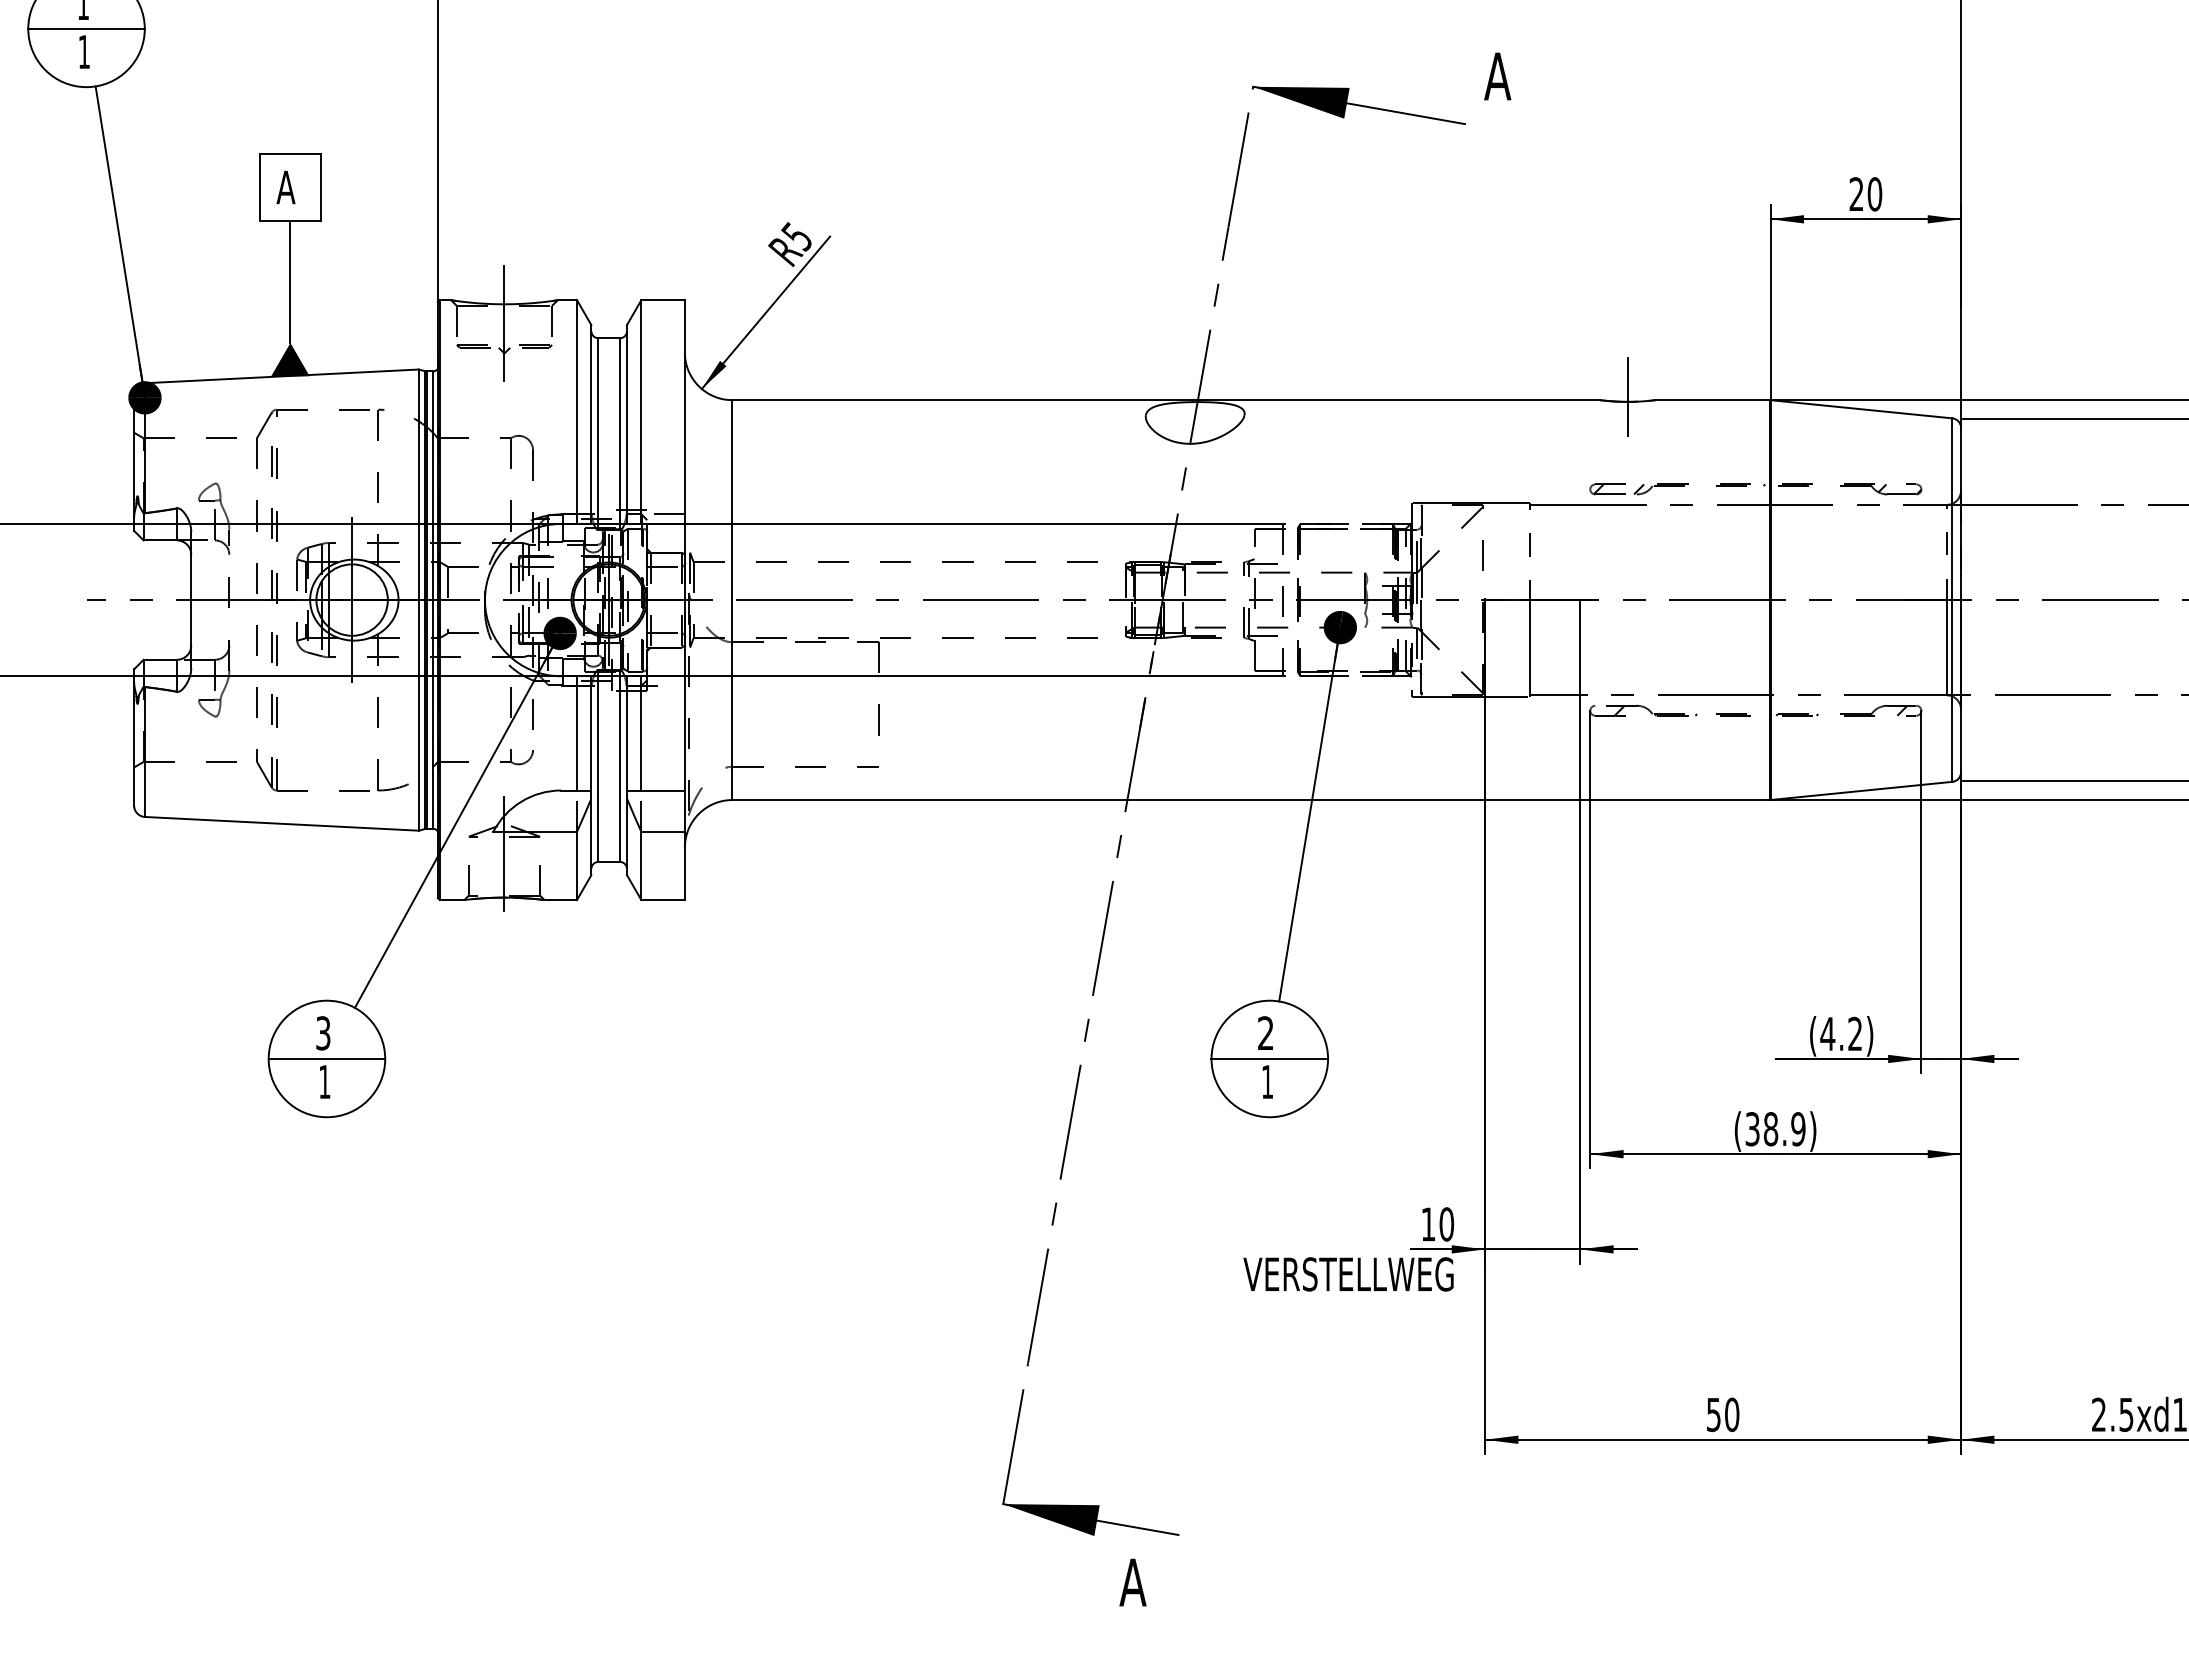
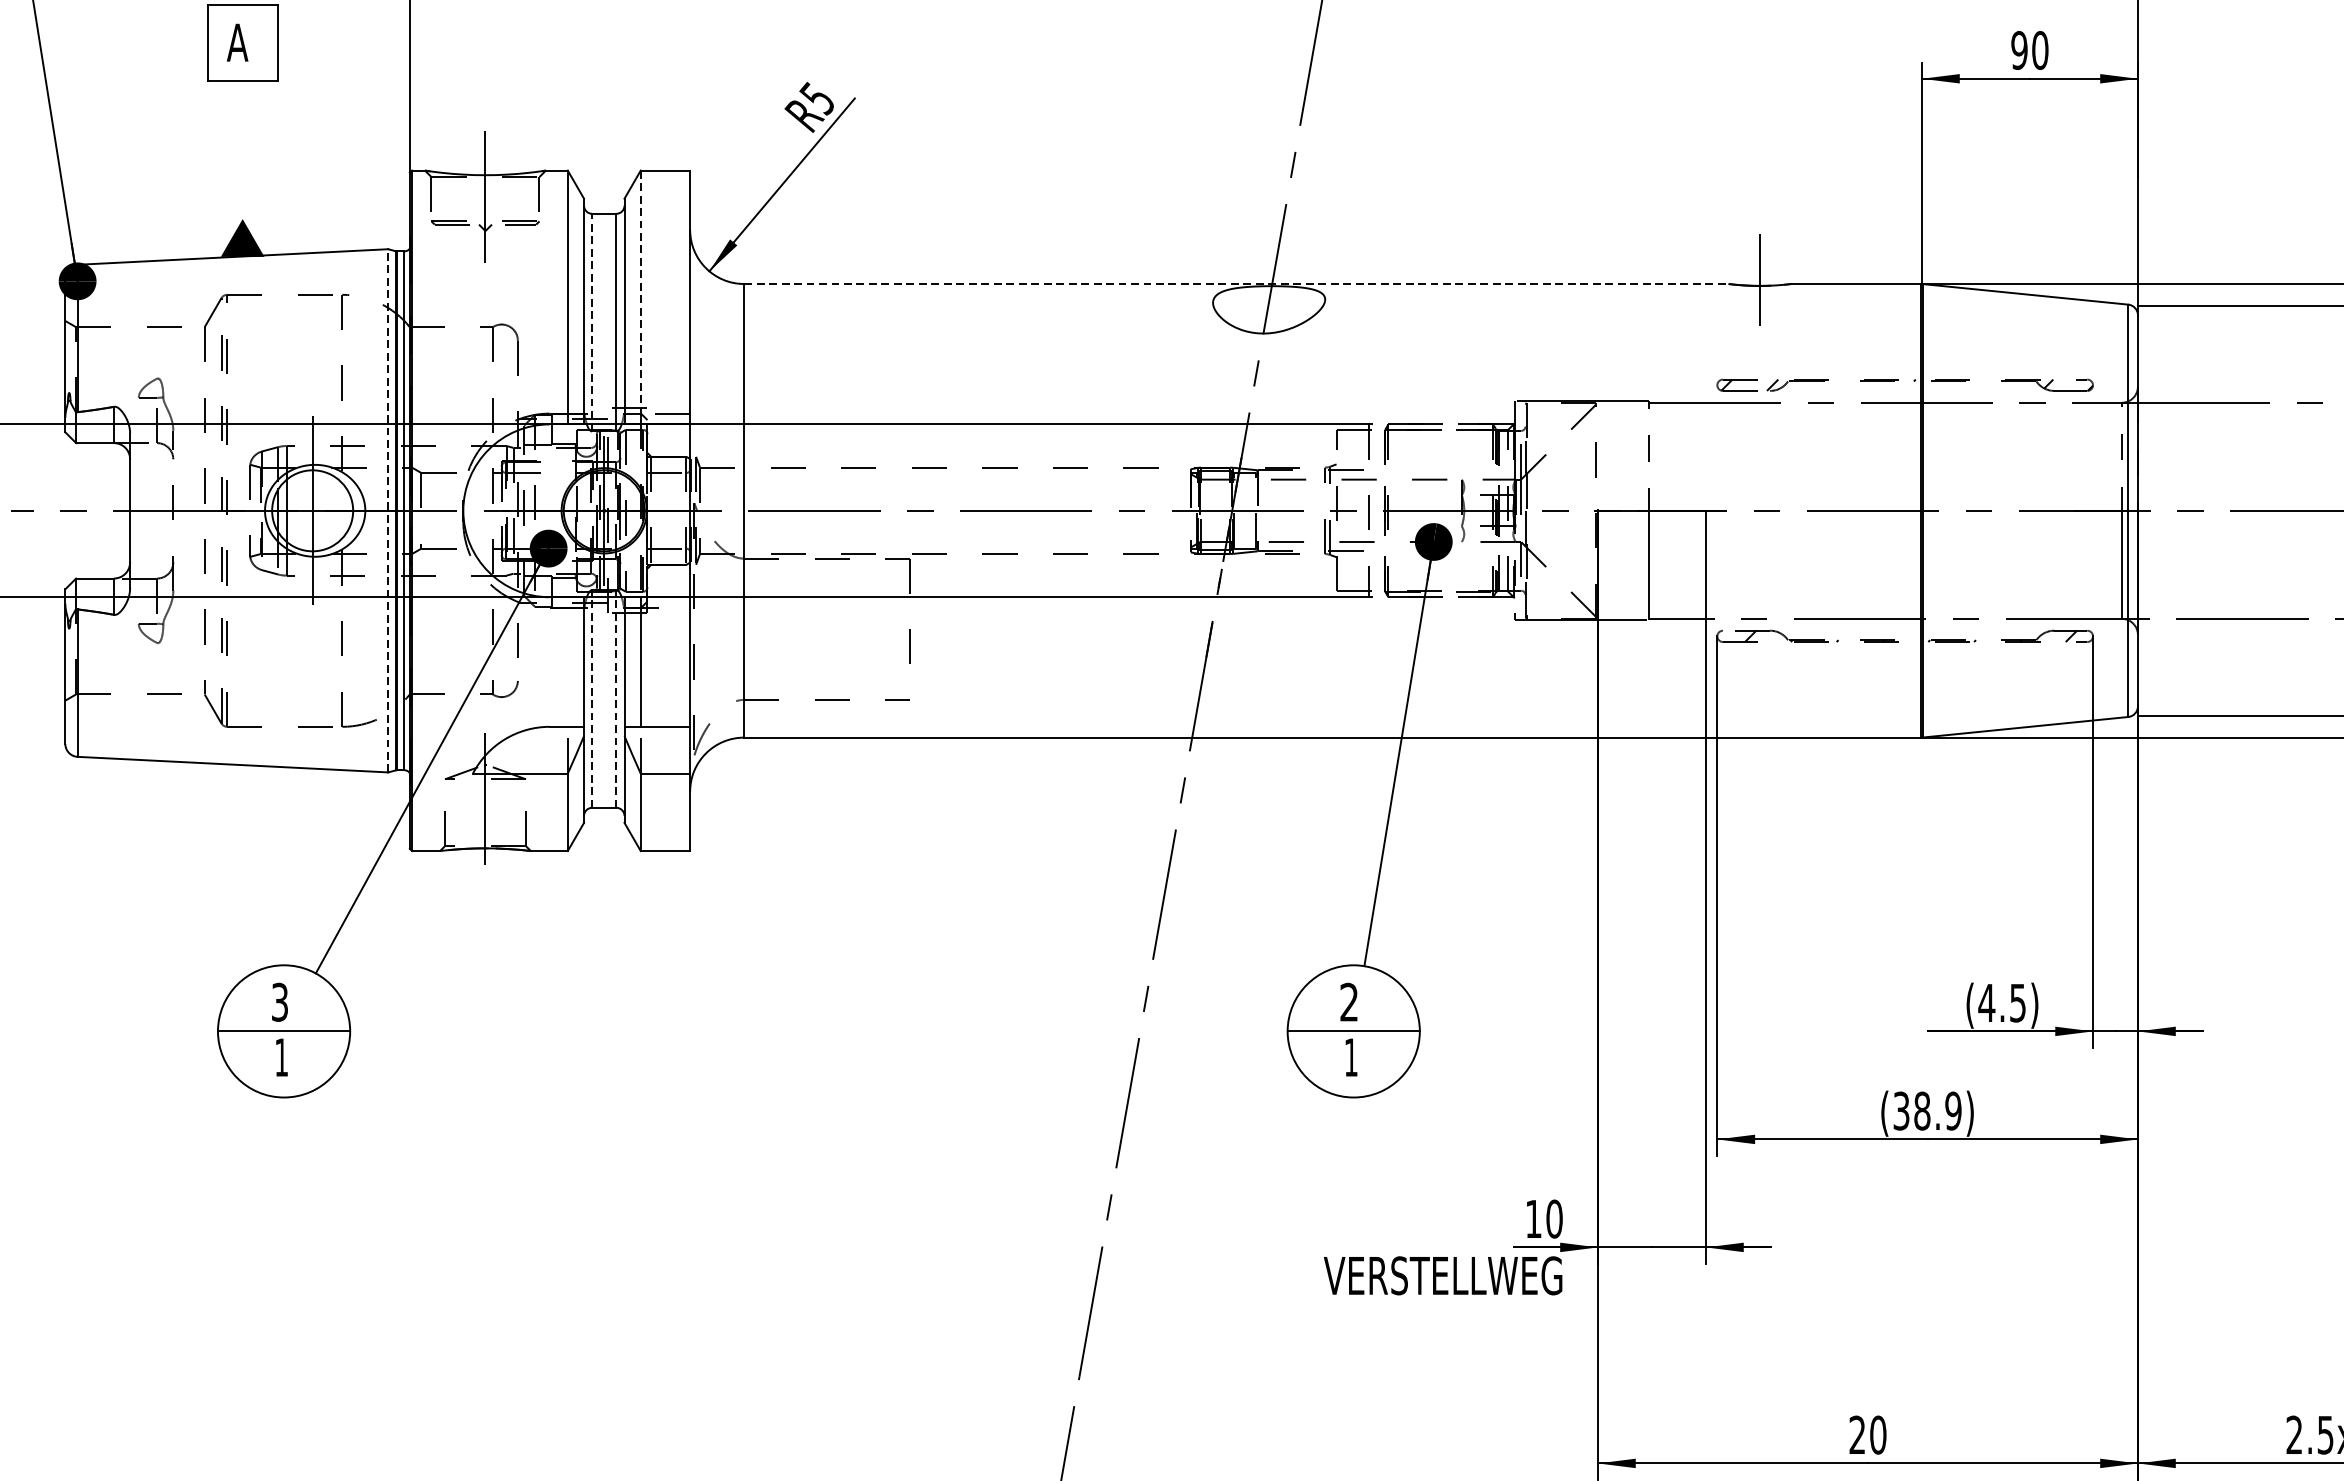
text: (1856, 194) -> (2019, 50), 20 -> 90
line: (290, 281) -> (242, 149), removed
line: (1166, 400) -> (1236, 284), solid -> dashed
line: (641, 412) -> (640, 297), solid -> dashed
line: (598, 434) -> (592, 322), solid -> dashed
line: (418, 600) -> (387, 511), solid -> dashed
line: (577, 733) -> (568, 662), removed
line: (598, 765) -> (592, 698), solid -> dashed
line: (619, 765) -> (615, 698), solid -> dashed
text: (1854, 1033) -> (2017, 1002), (4.2) -> (4.5)
text: (1713, 1414) -> (1857, 1434), 50 -> 20

